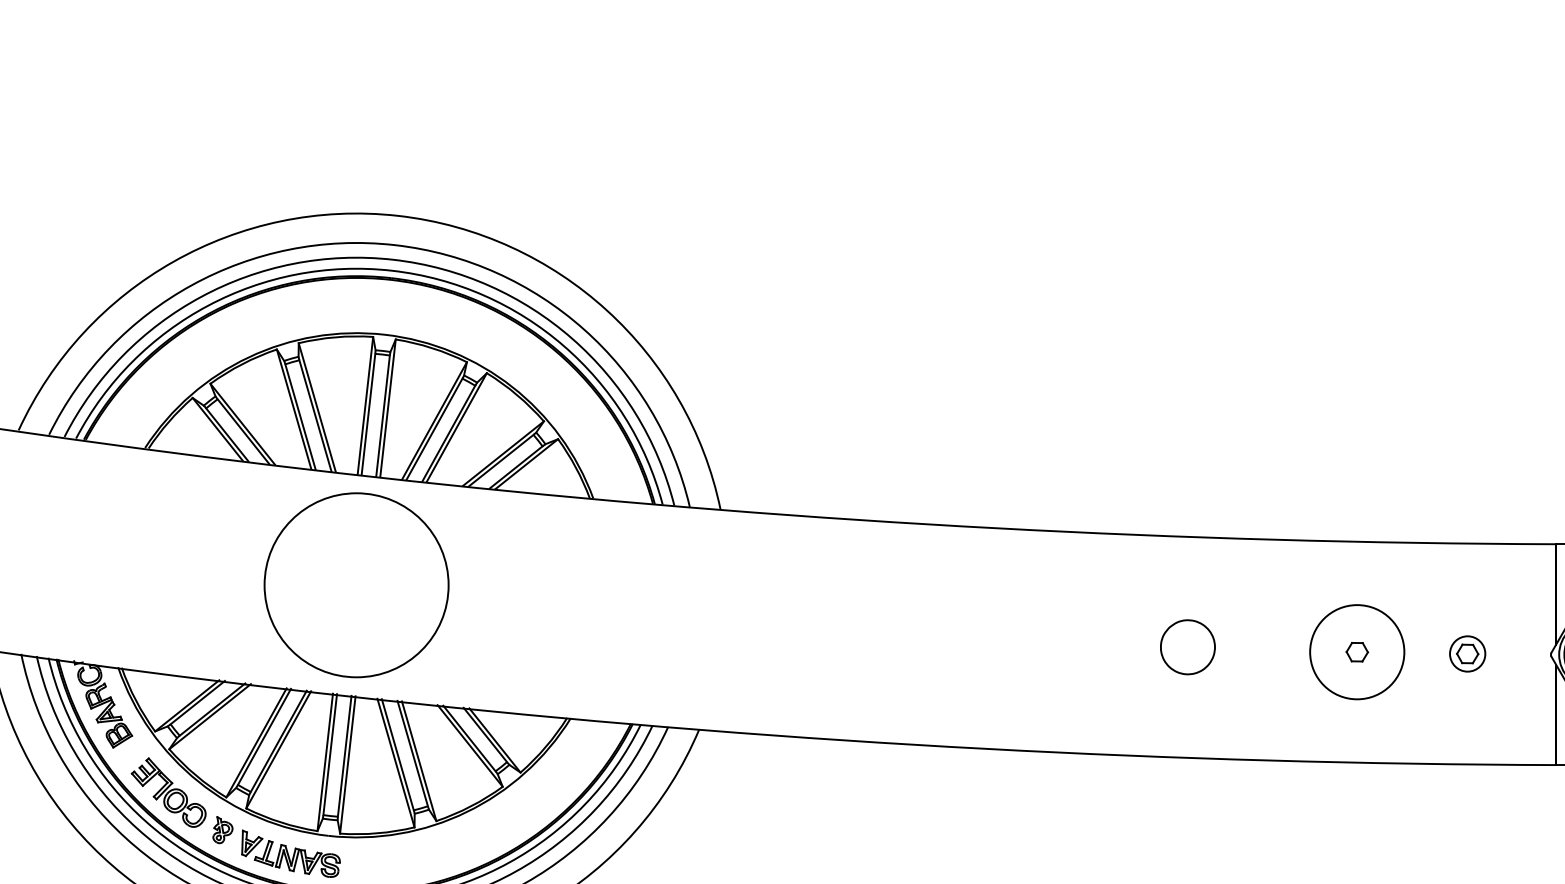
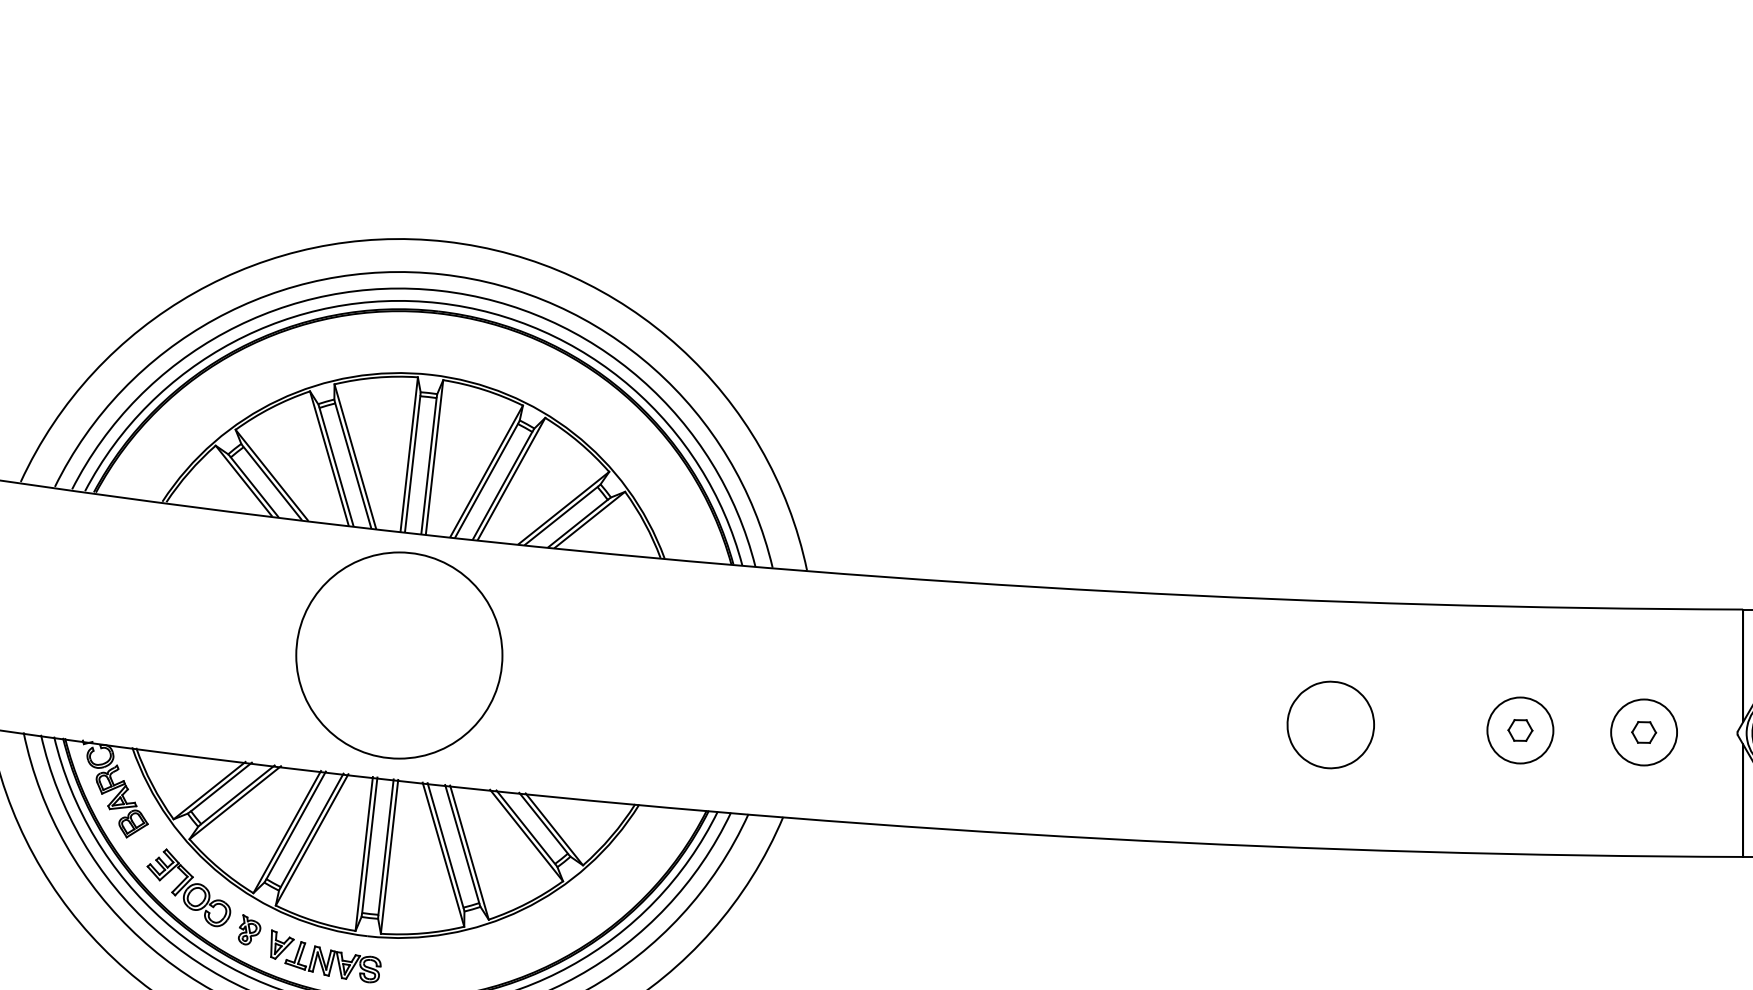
part: (1187, 646) -> (1330, 724), size x1.43
circle: (1357, 652) -> (1520, 730), size x0.62
circle: (1468, 653) -> (1644, 732), size x1.67

